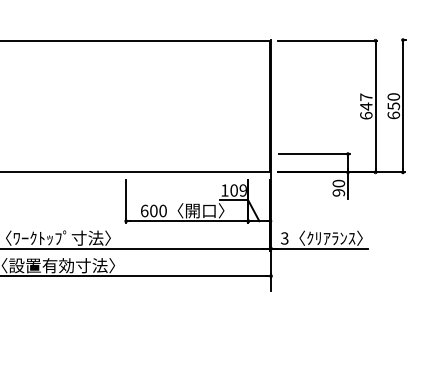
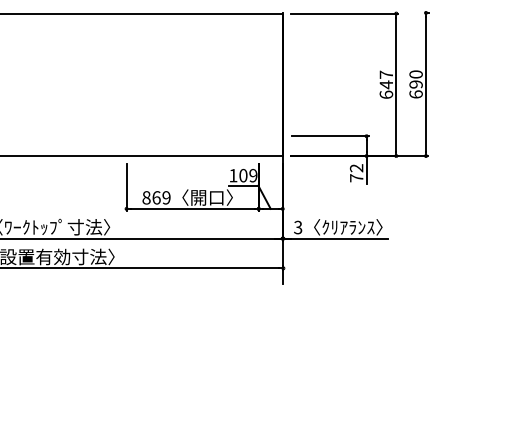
text: (393, 106) -> (415, 84), 650 -> 690
text: (338, 188) -> (356, 173), 90 -> 72
text: (153, 210) -> (156, 197), 600 -> 869

